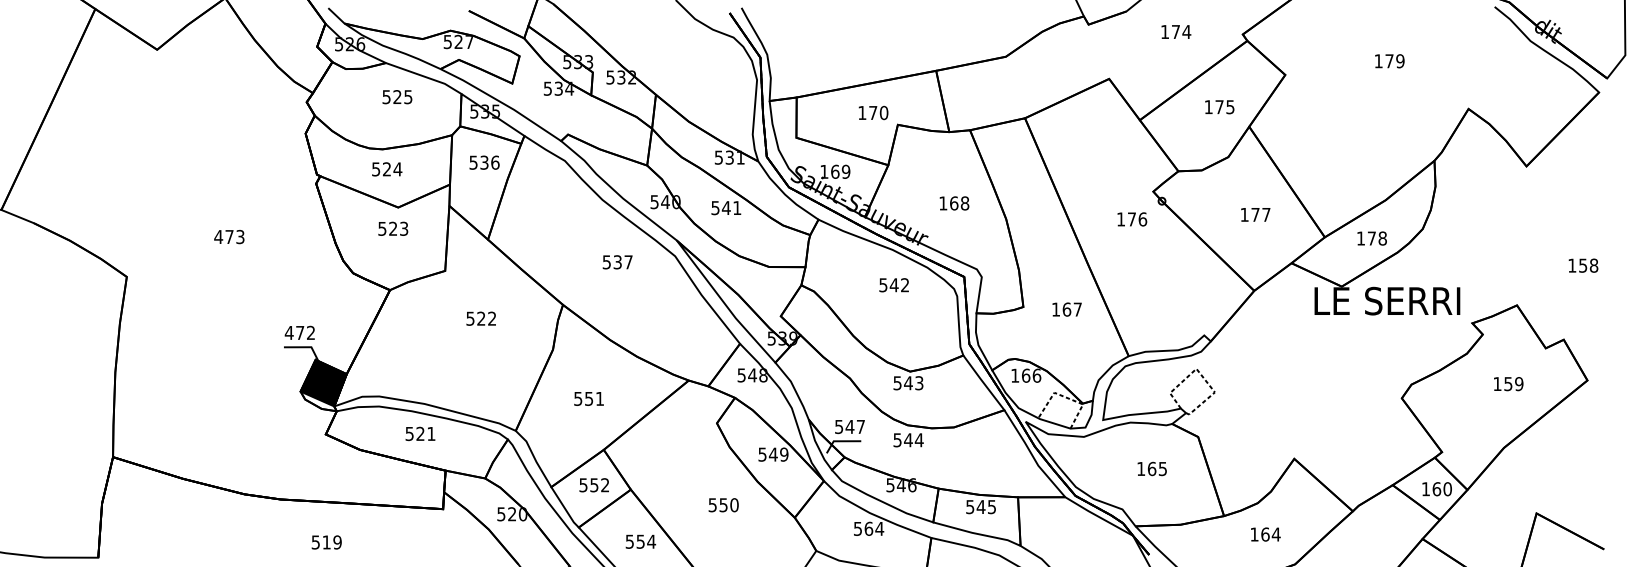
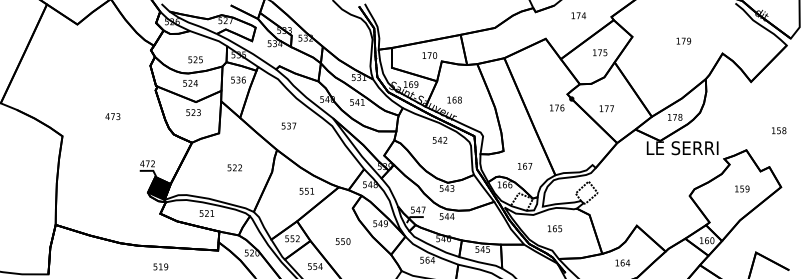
text: (1389, 59) -> (683, 40), moved
text: (397, 96) -> (195, 59), moved
text: (954, 202) -> (454, 99), moved
text: (1254, 214) -> (606, 108), moved
text: (616, 261) -> (288, 125), moved
text: (1067, 307) -> (525, 165), moved
text: (480, 318) -> (234, 167), moved
text: (588, 397) -> (306, 190), moved
text: (1153, 468) -> (555, 228), moved
text: (722, 505) -> (342, 241), moved

